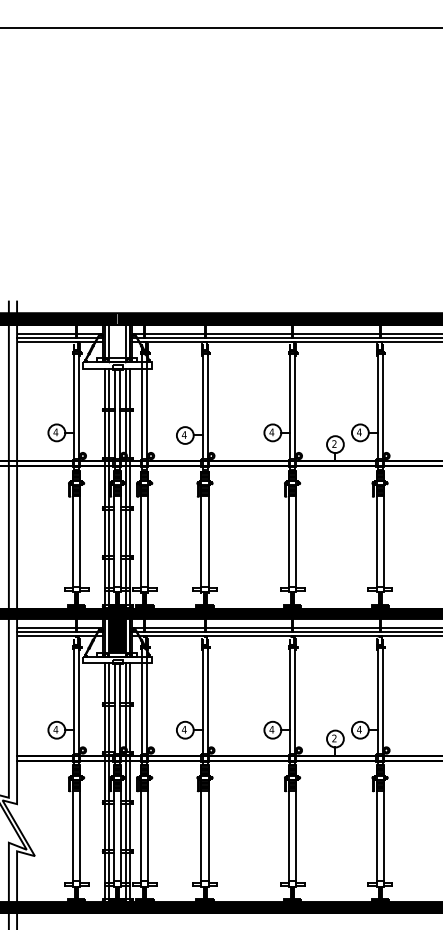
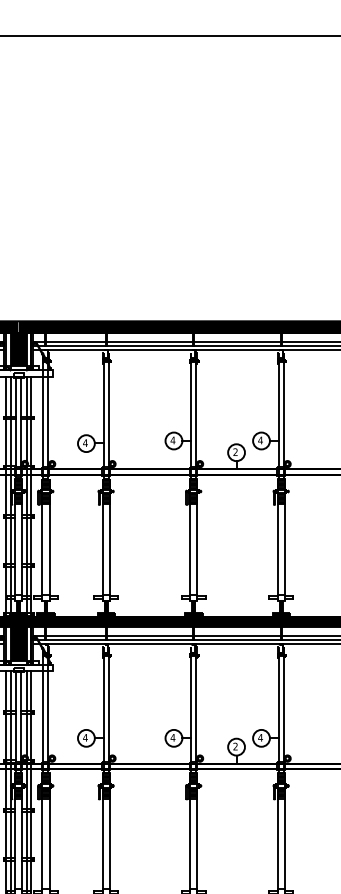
fill: (117, 341) -> (18, 349), added

